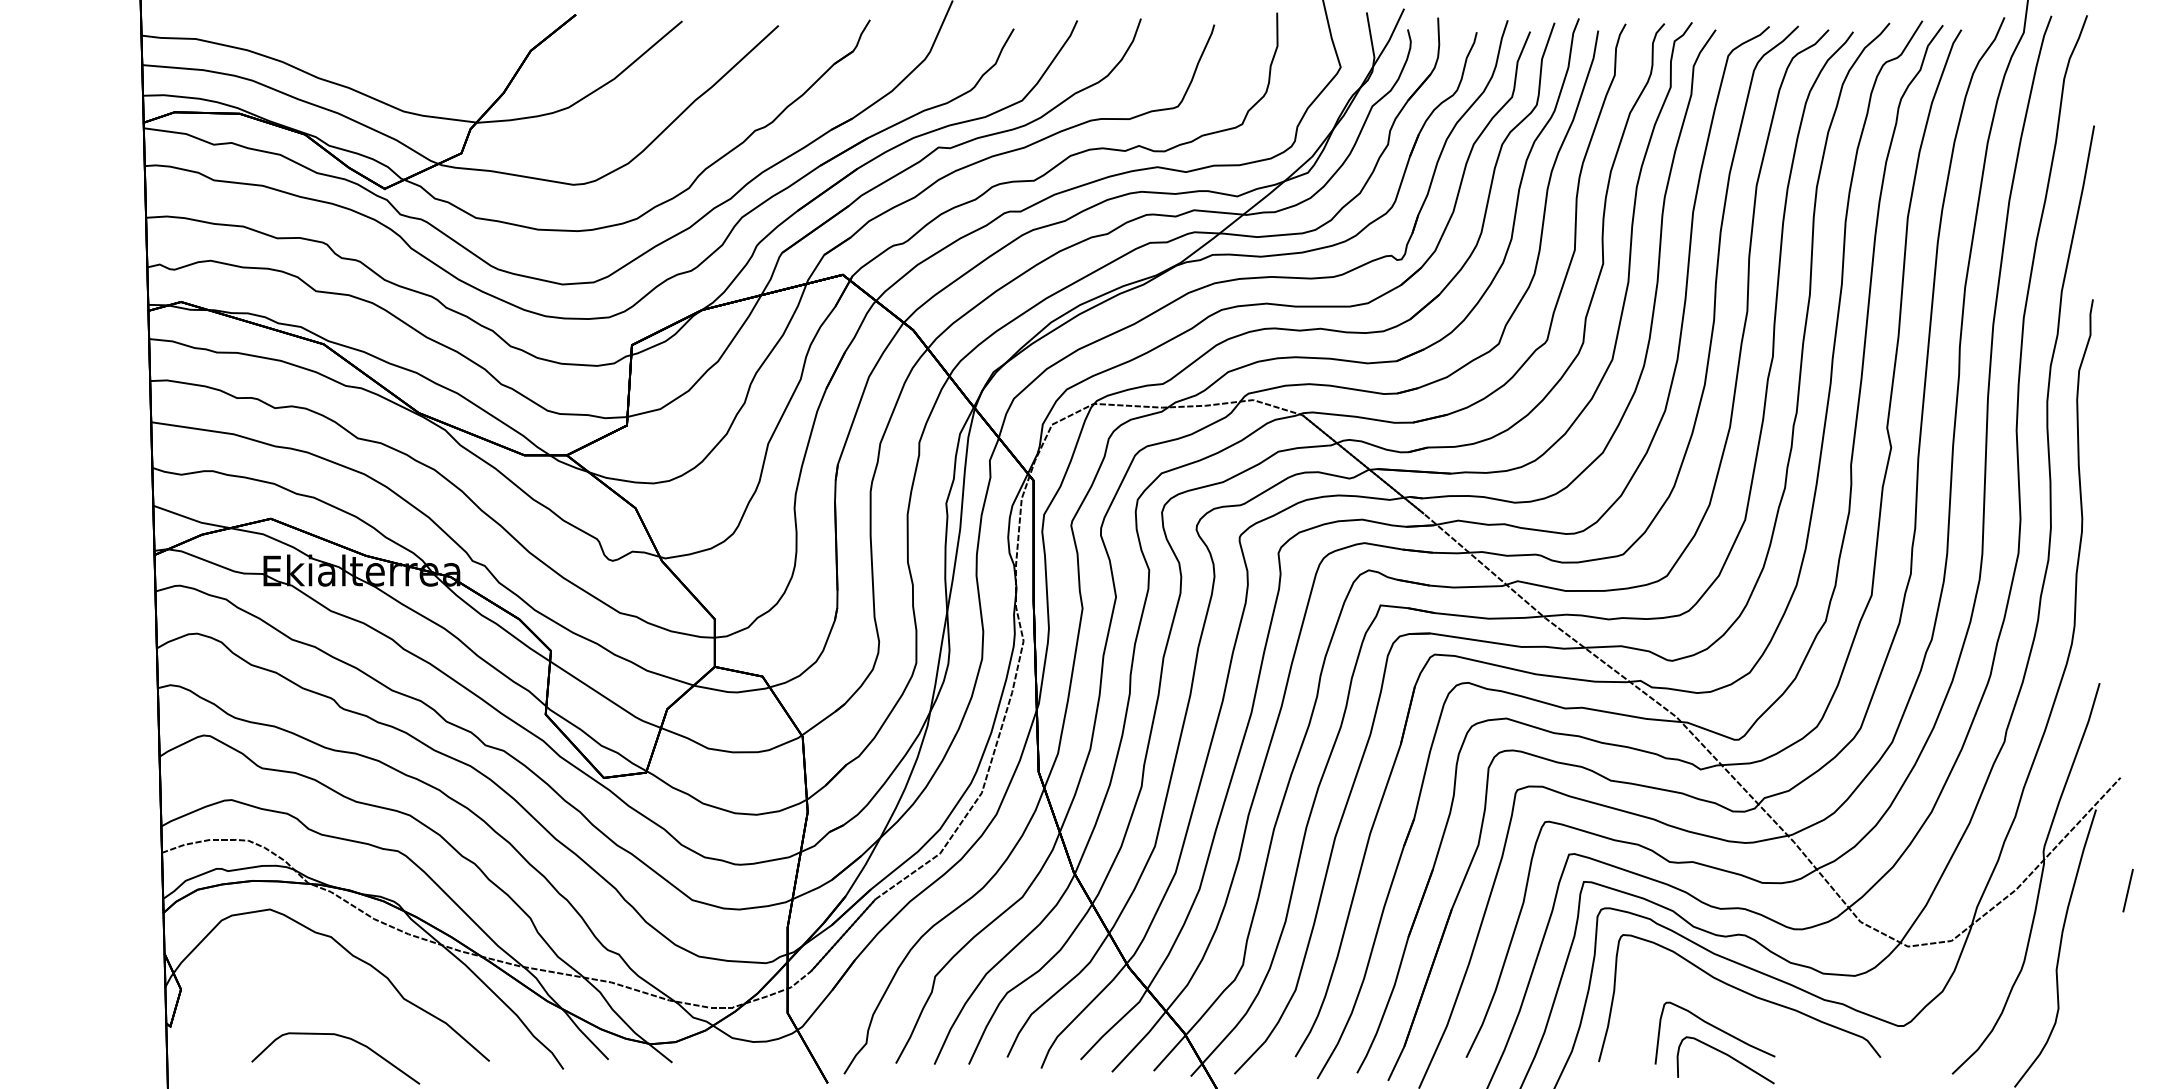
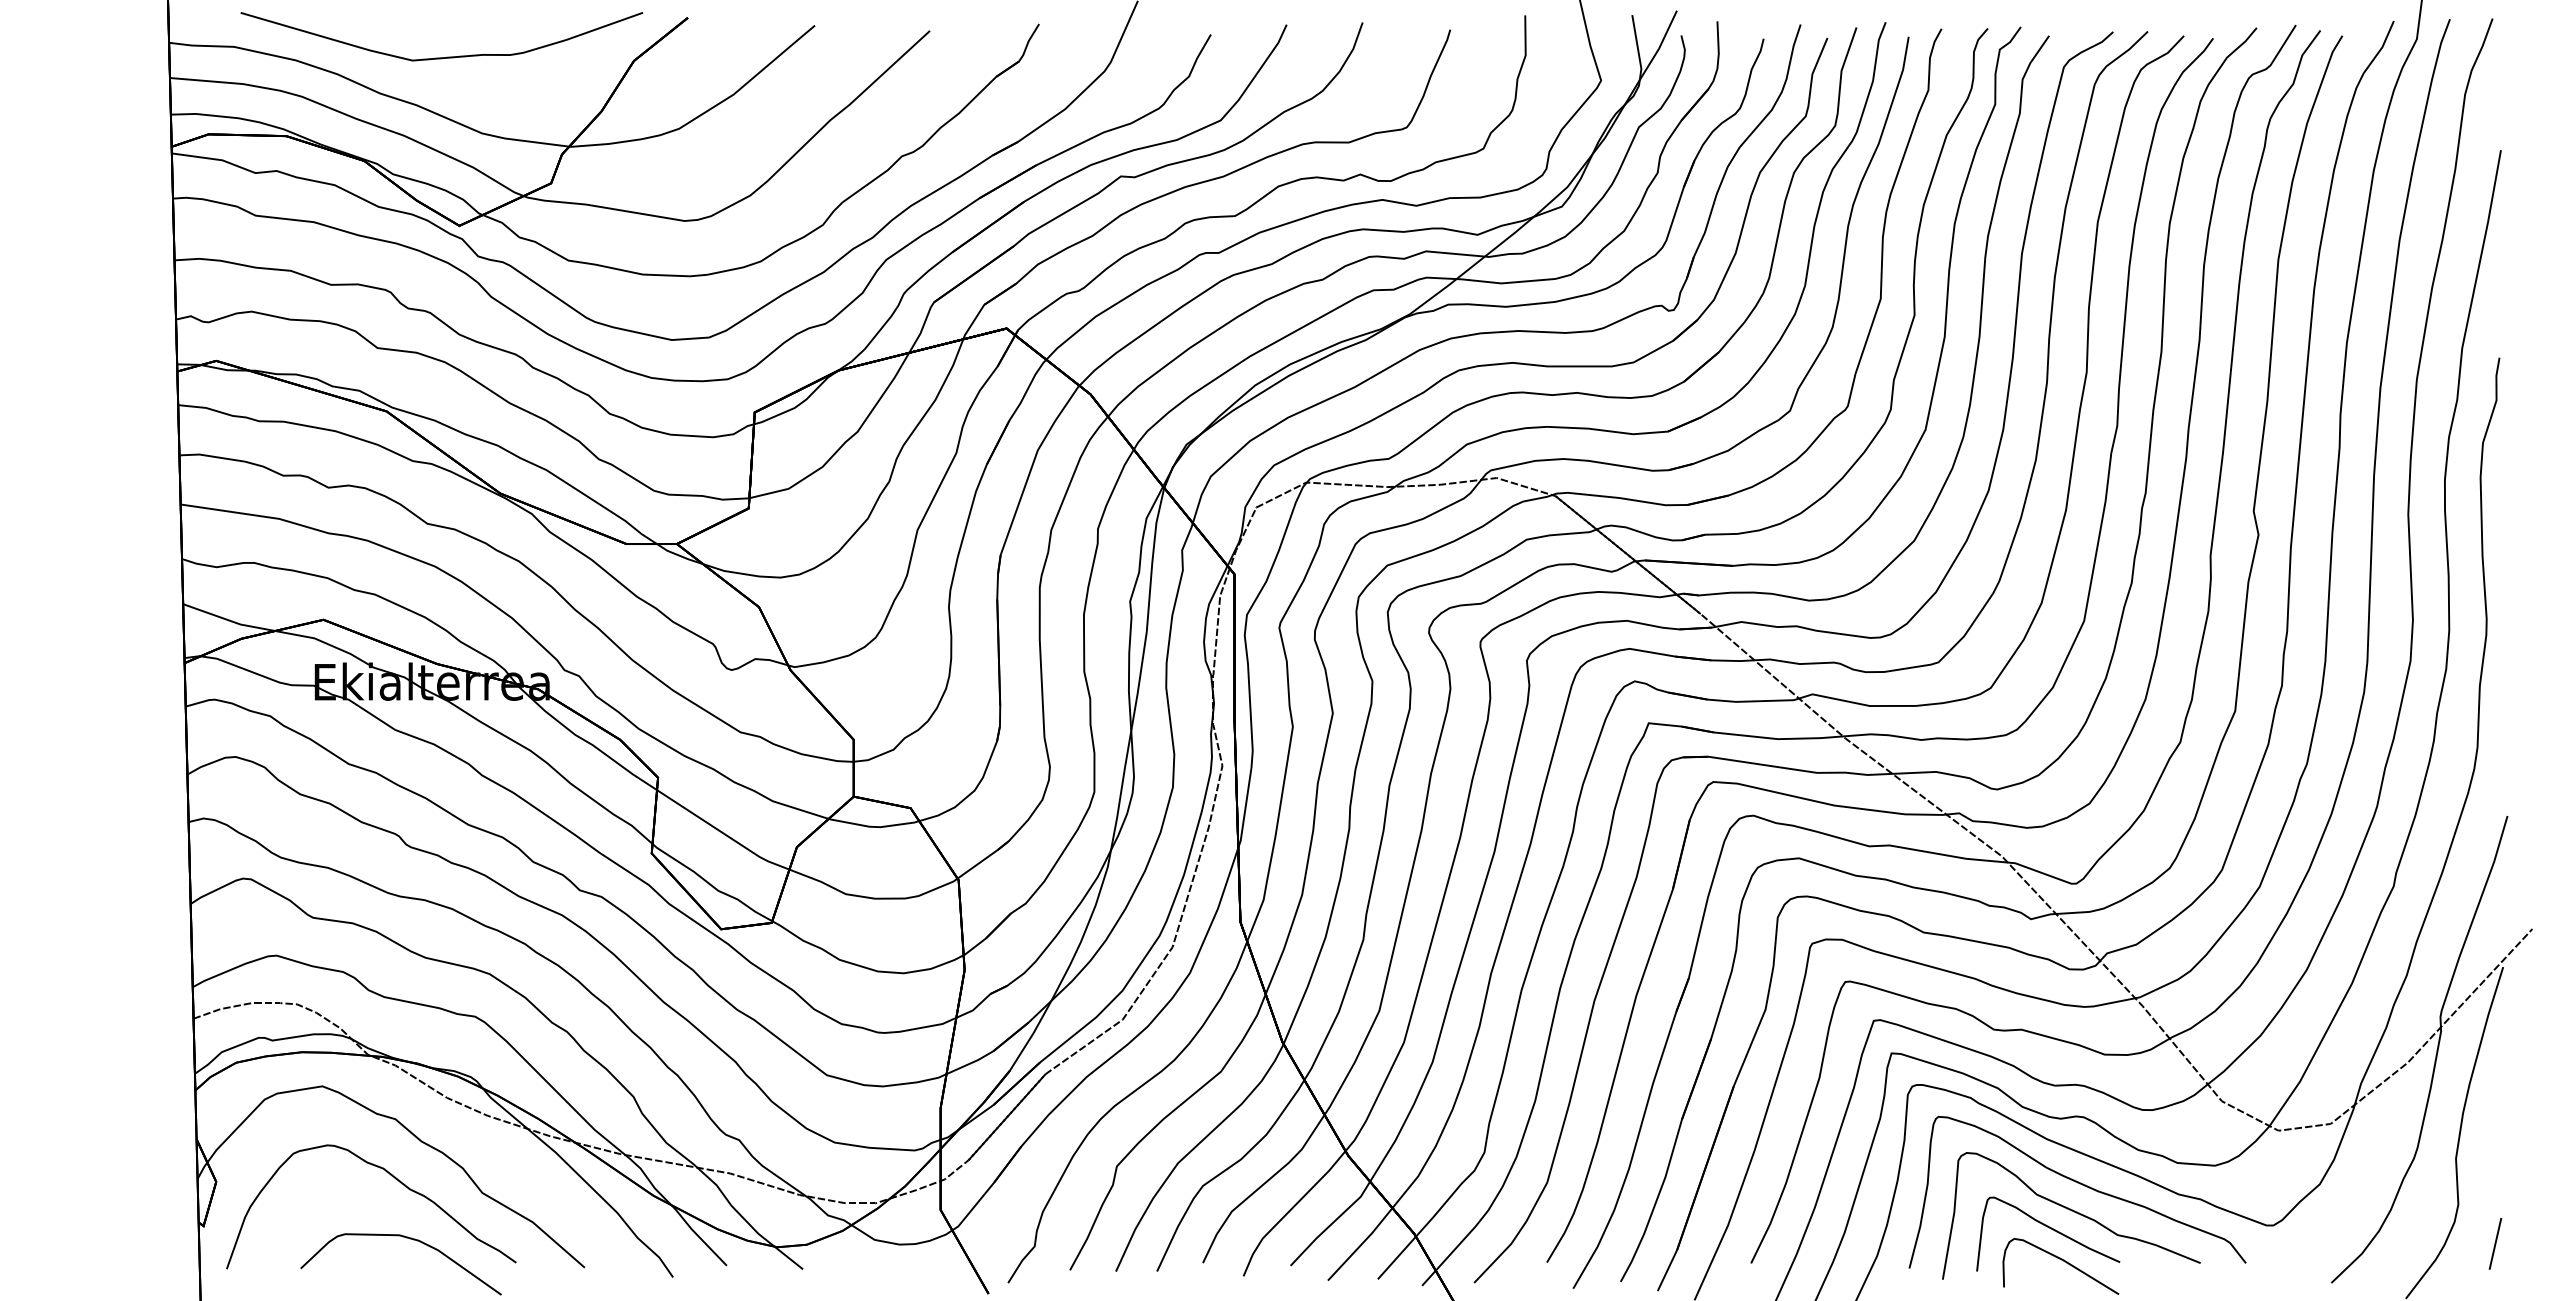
curve: (374, 47) -> (447, 56), added
line: (2128, 890) -> (2495, 1243), moved
curve: (327, 984) -> (391, 1176), added
curve: (1736, 1015) -> (2073, 1212), added

